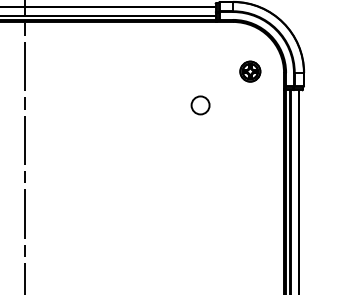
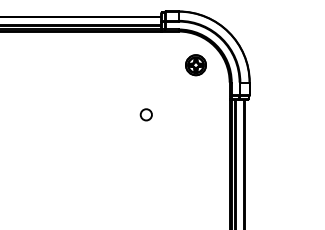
part: (250, 71) -> (196, 65), moved
circle: (200, 104) -> (146, 114), size x0.62

